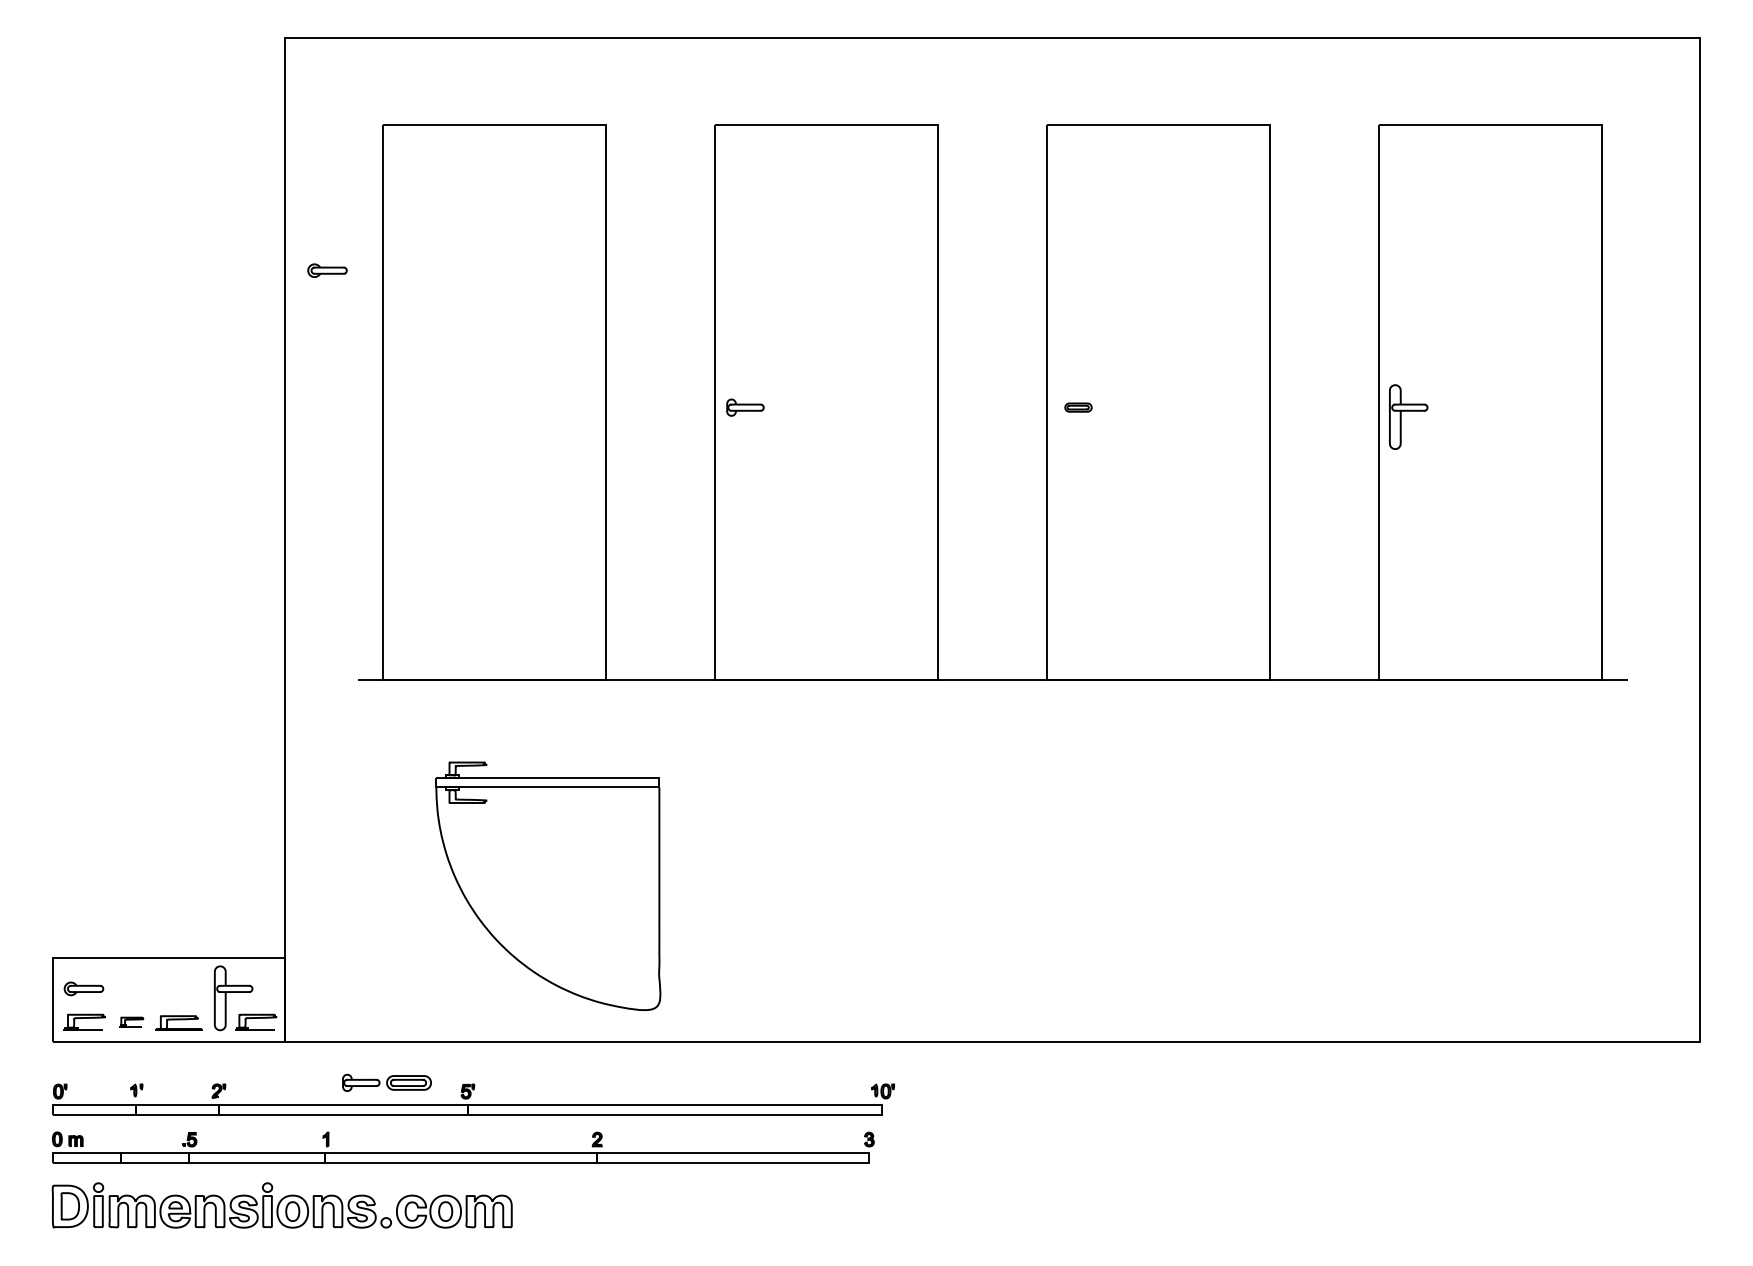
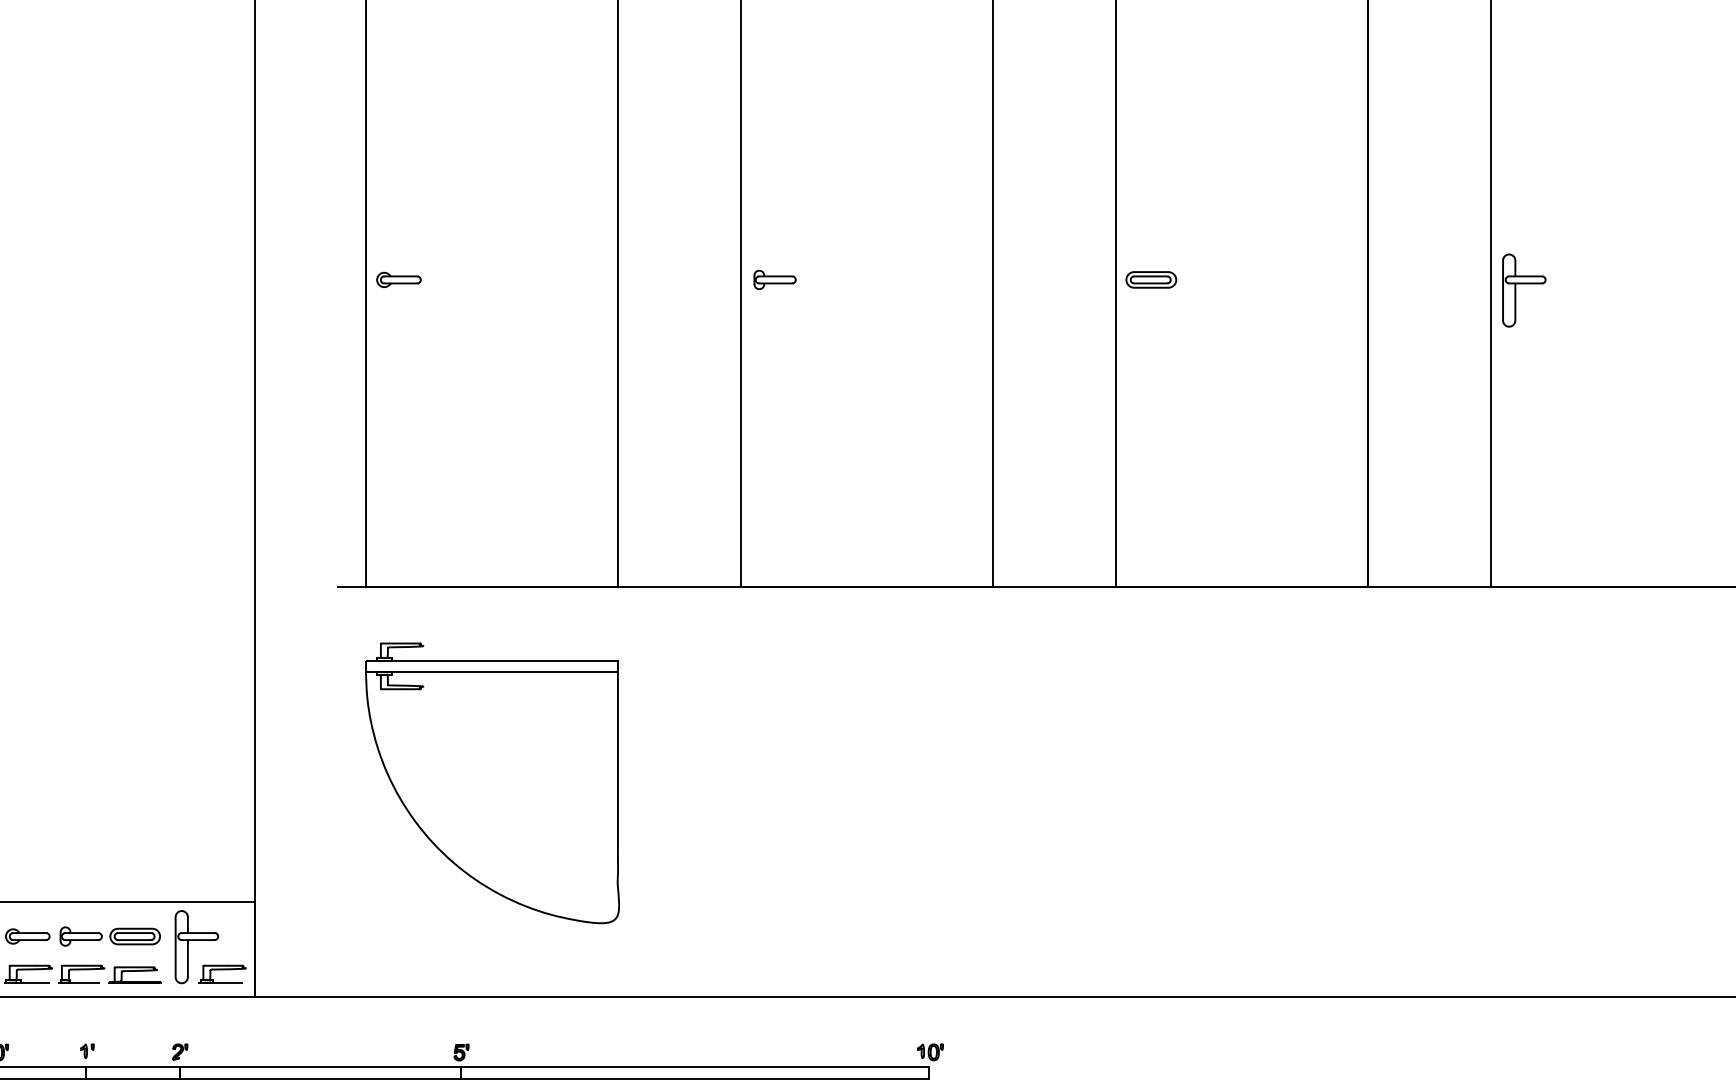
part: (327, 270) -> (398, 279), moved
part: (1078, 407) -> (1151, 279), size x1.67
part: (548, 885) -> (492, 782), moved
part: (131, 1021) -> (81, 973), size x1.67
part: (386, 1082) -> (109, 936), moved

